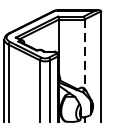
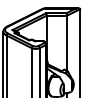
line: (85, 54) -> (67, 43), dashed -> solid

